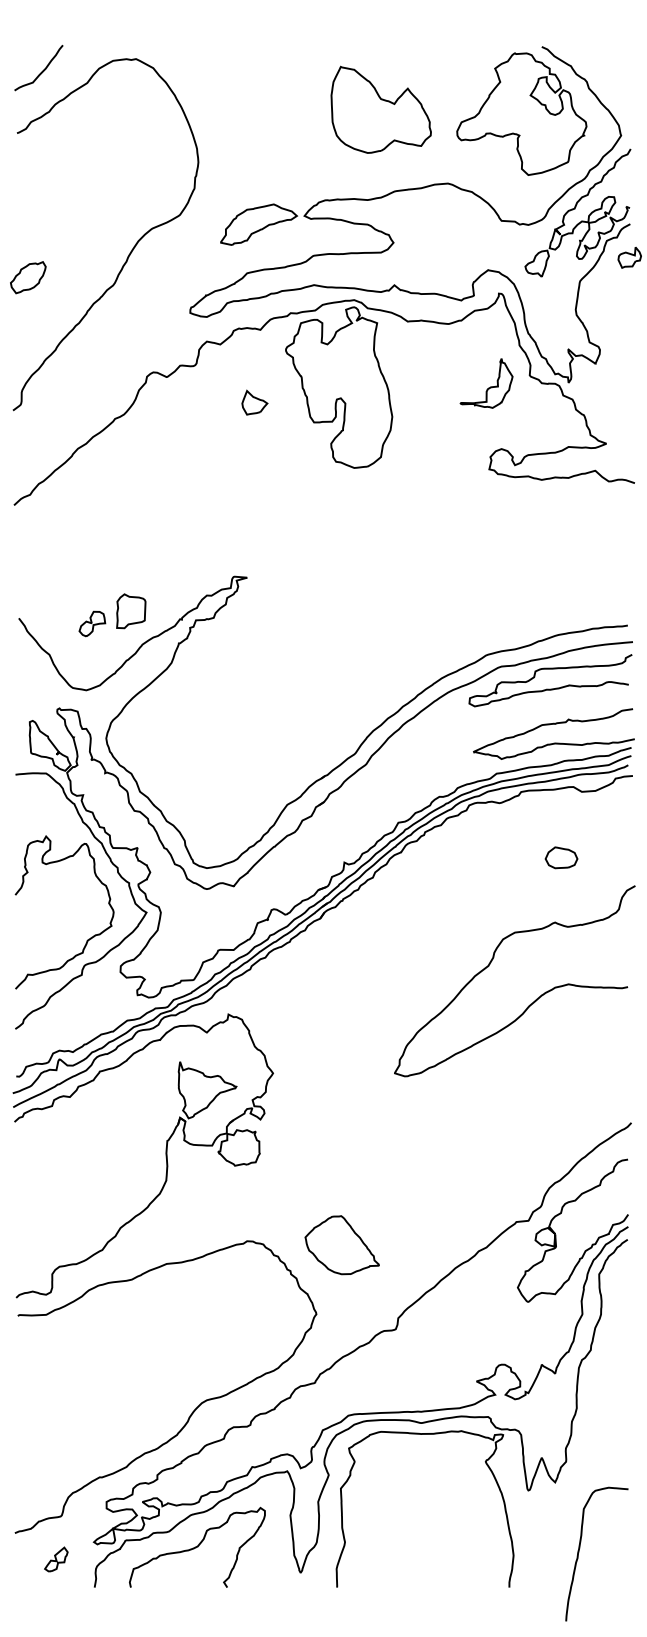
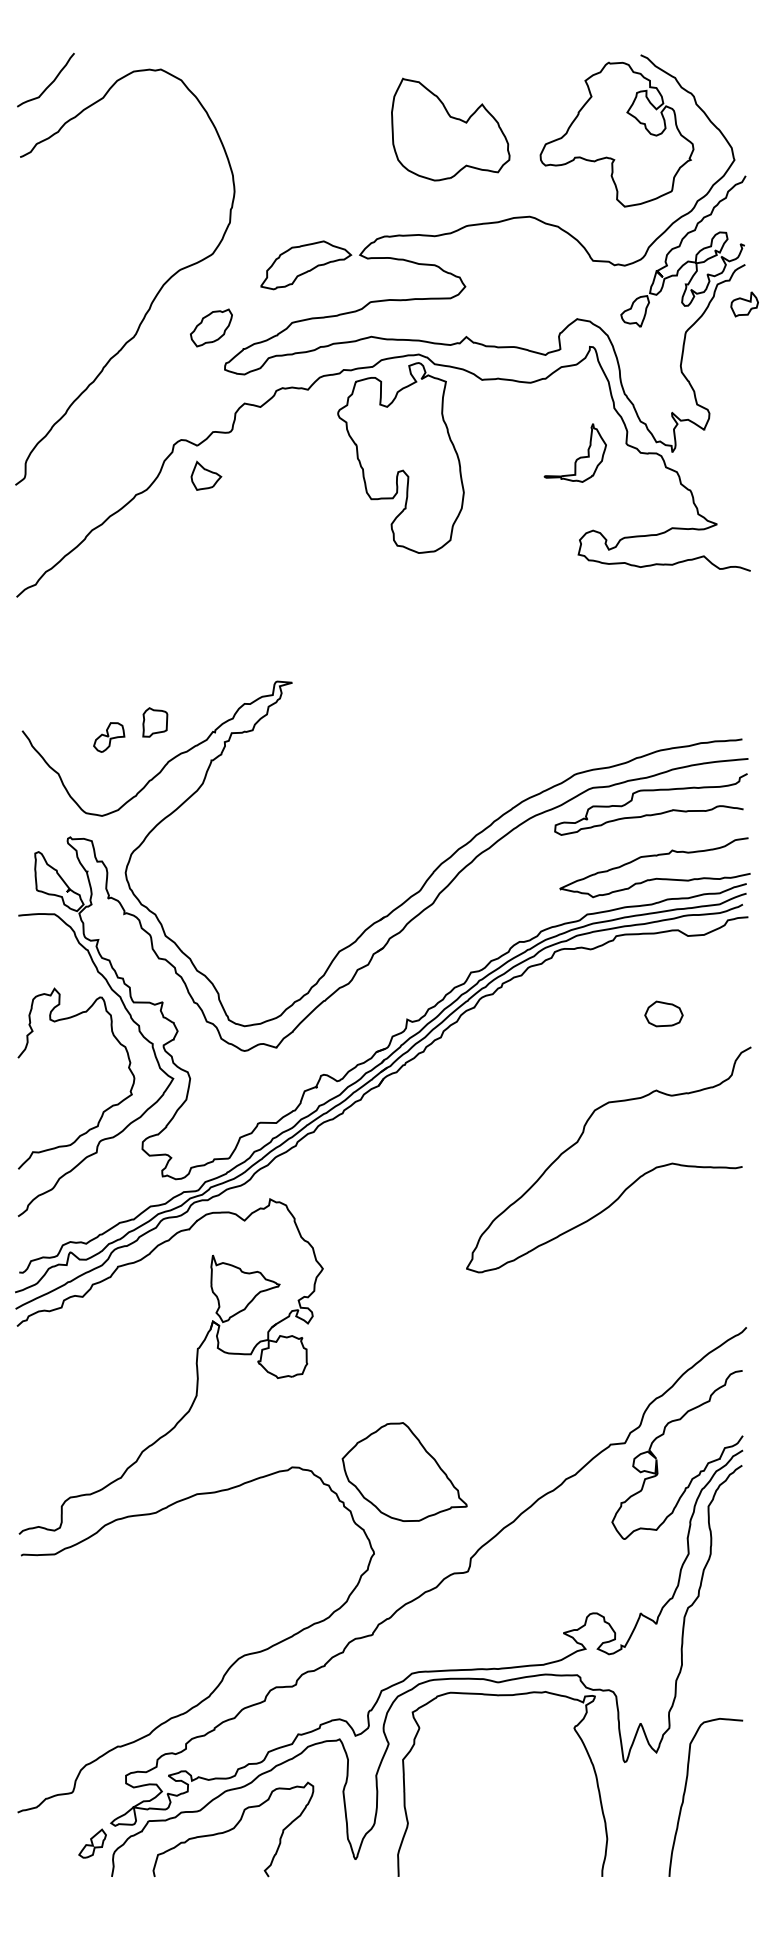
part: (28, 277) -> (211, 327), moved
part: (254, 402) -> (206, 475), moved
part: (131, 611) -> (155, 722), size x0.71
part: (342, 1244) -> (404, 1471), size x1.43
curve: (579, 1550) -> (685, 1793), moved
part: (56, 1559) -> (92, 1843), moved

